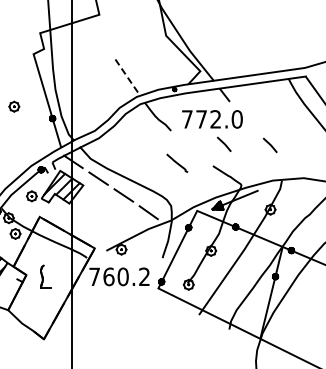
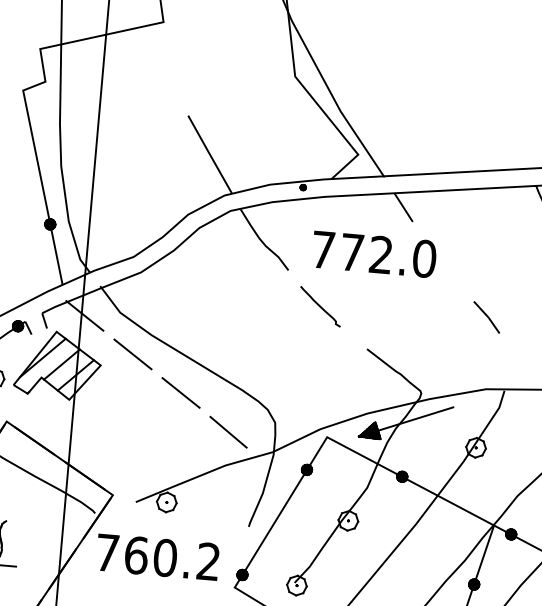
line: (127, 77) -> (209, 154), dashed -> solid
line: (223, 144) -> (392, 307), removed
line: (177, 162) -> (320, 305), moved

